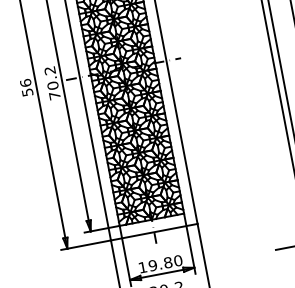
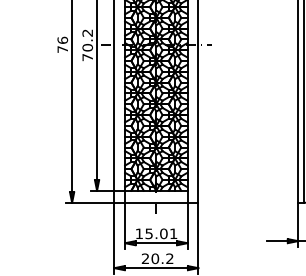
text: (27, 92) -> (62, 49), 56 -> 76
text: (165, 262) -> (161, 233), 19.80 -> 15.01

